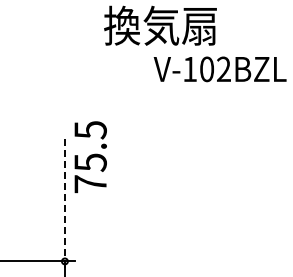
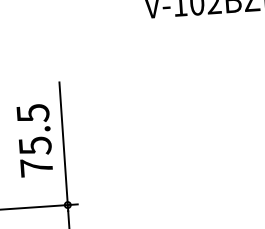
text: (90, 156) -> (34, 139), moved
line: (64, 200) -> (63, 144), dashed -> solid

